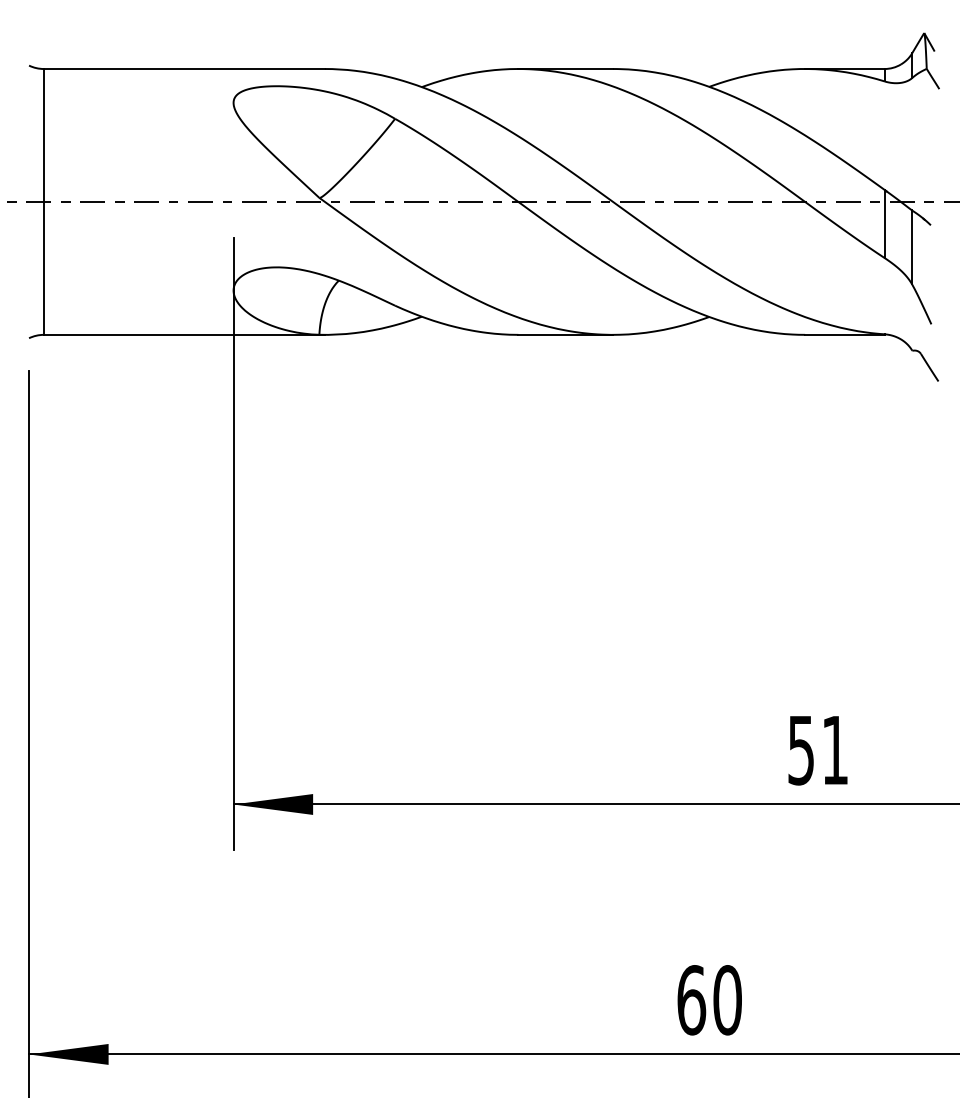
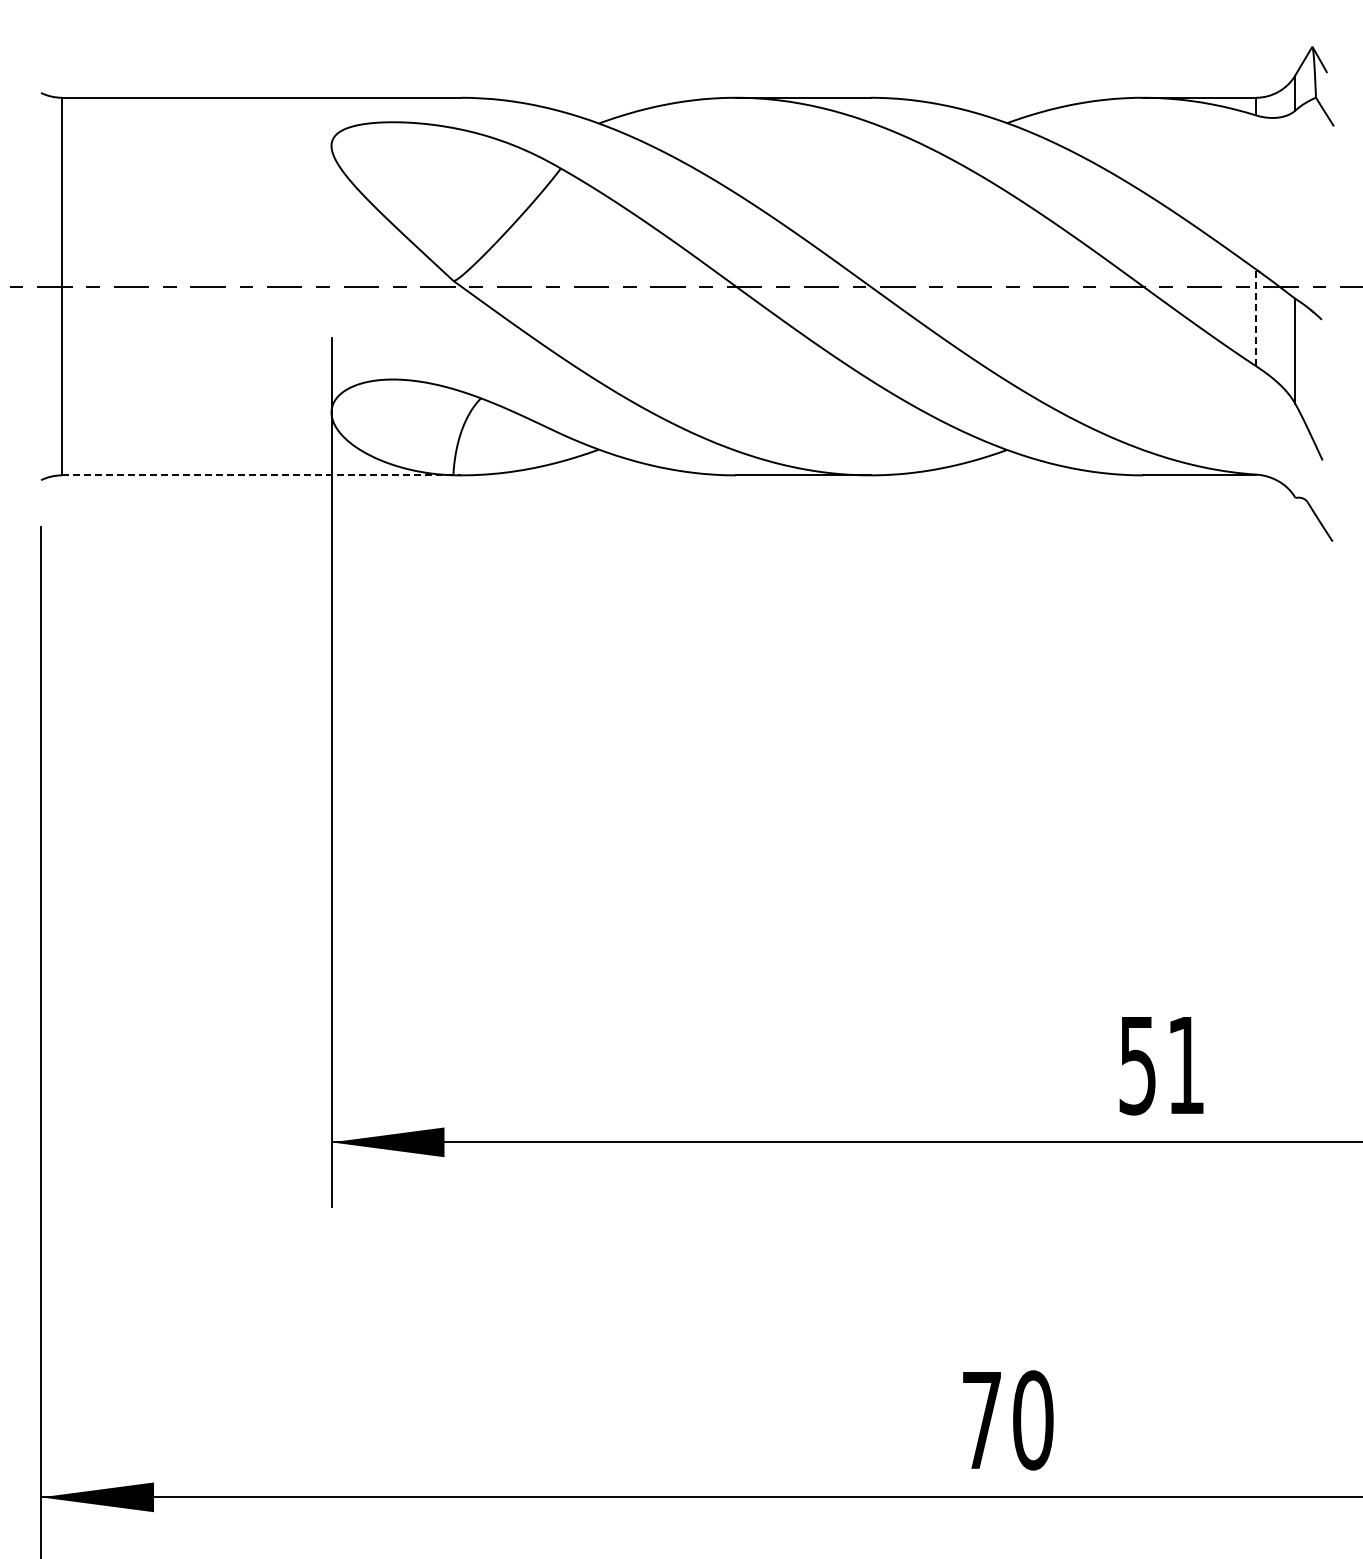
line: (884, 223) -> (1256, 317), solid -> dashed
line: (184, 334) -> (261, 475), solid -> dashed
text: (691, 1000) -> (982, 1420), 60 -> 70

